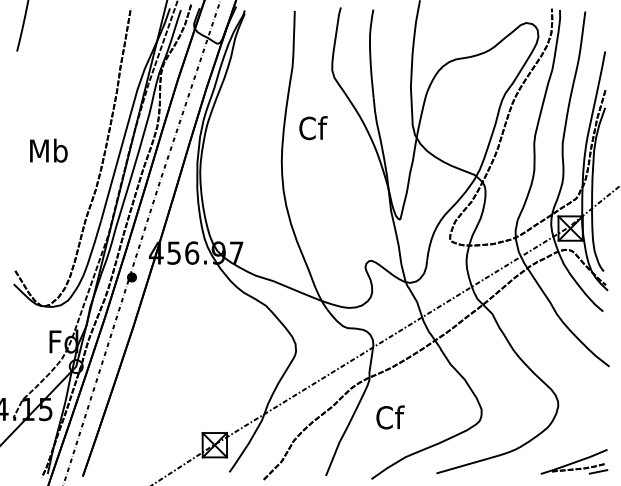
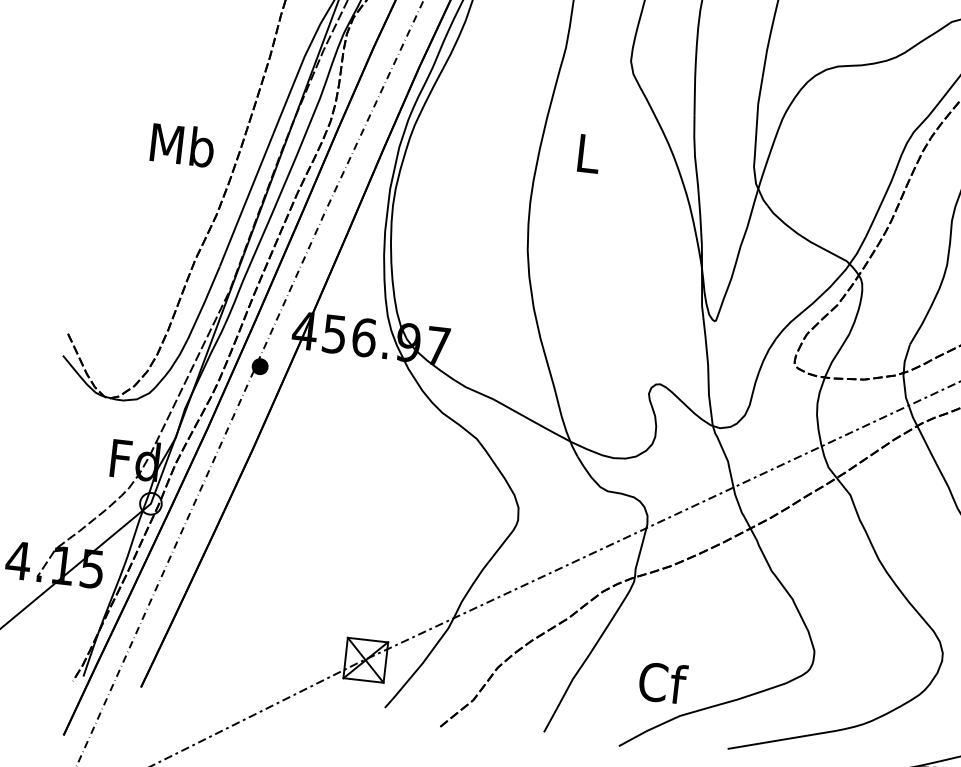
text: (313, 128) -> (589, 154), Cf -> L
text: (48, 150) -> (182, 144), moved
text: (390, 417) -> (663, 682), moved

